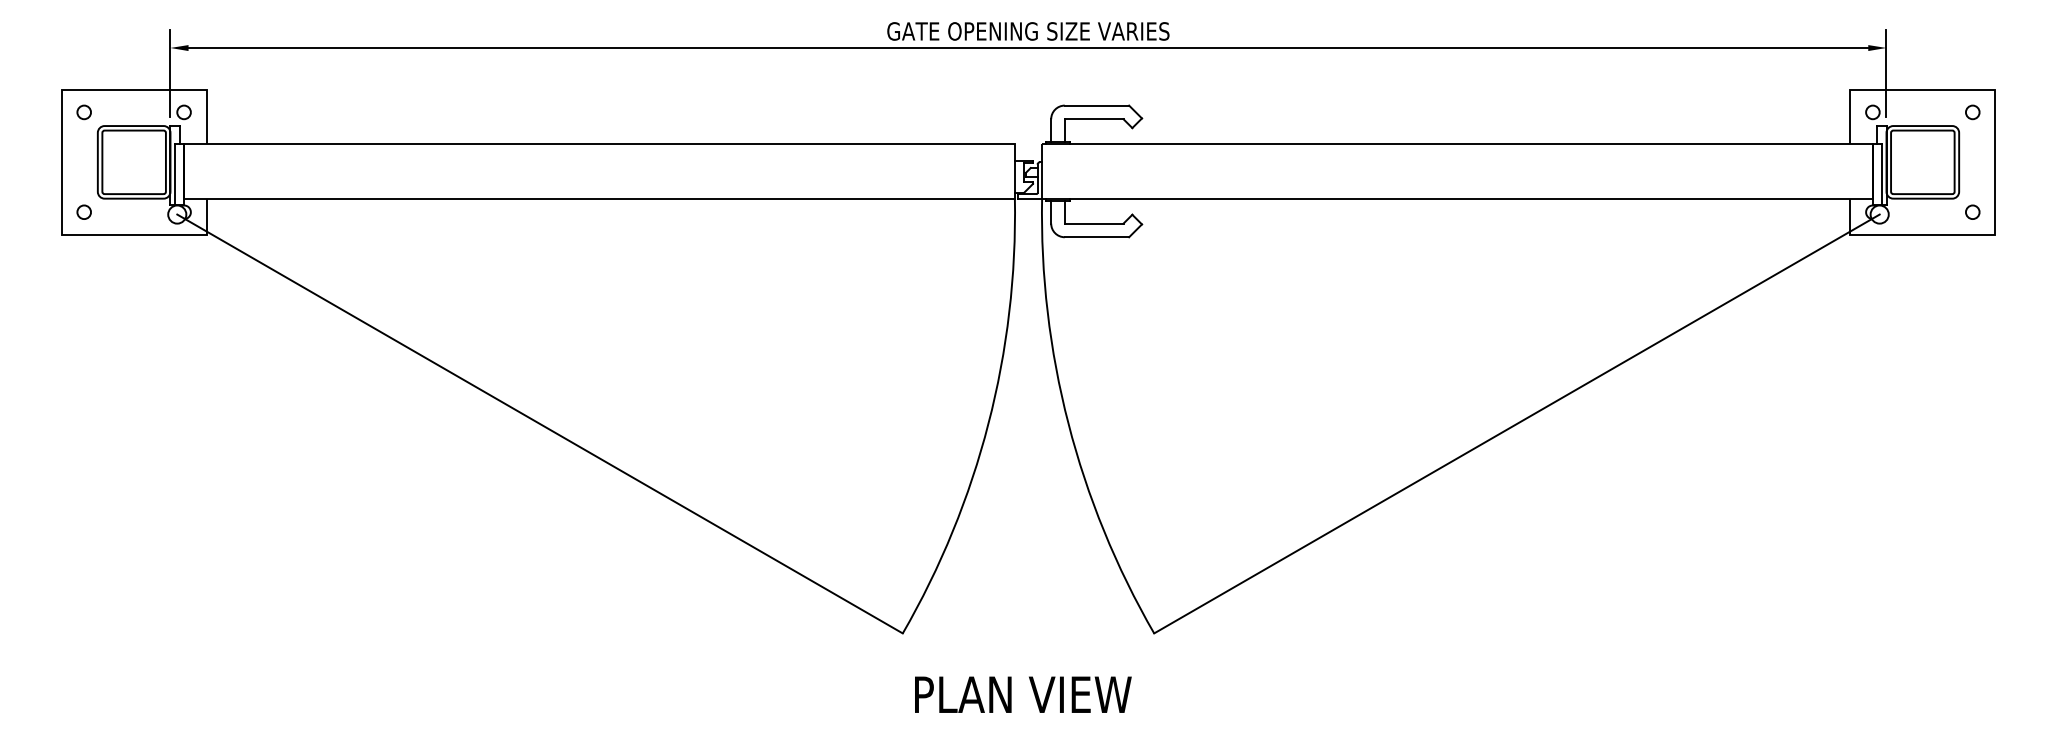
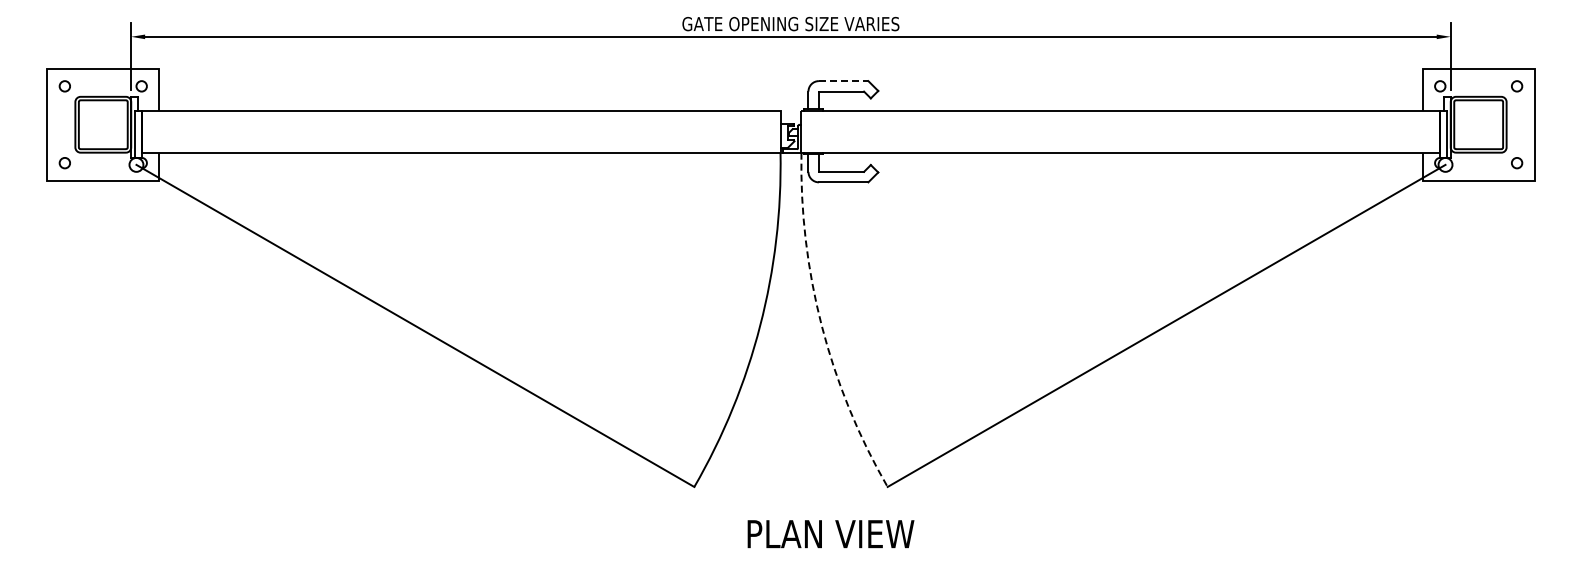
line: (1096, 106) -> (843, 81), solid -> dashed
arc: (1068, 423) -> (821, 325), solid -> dashed
text: (1022, 695) -> (830, 534), moved

